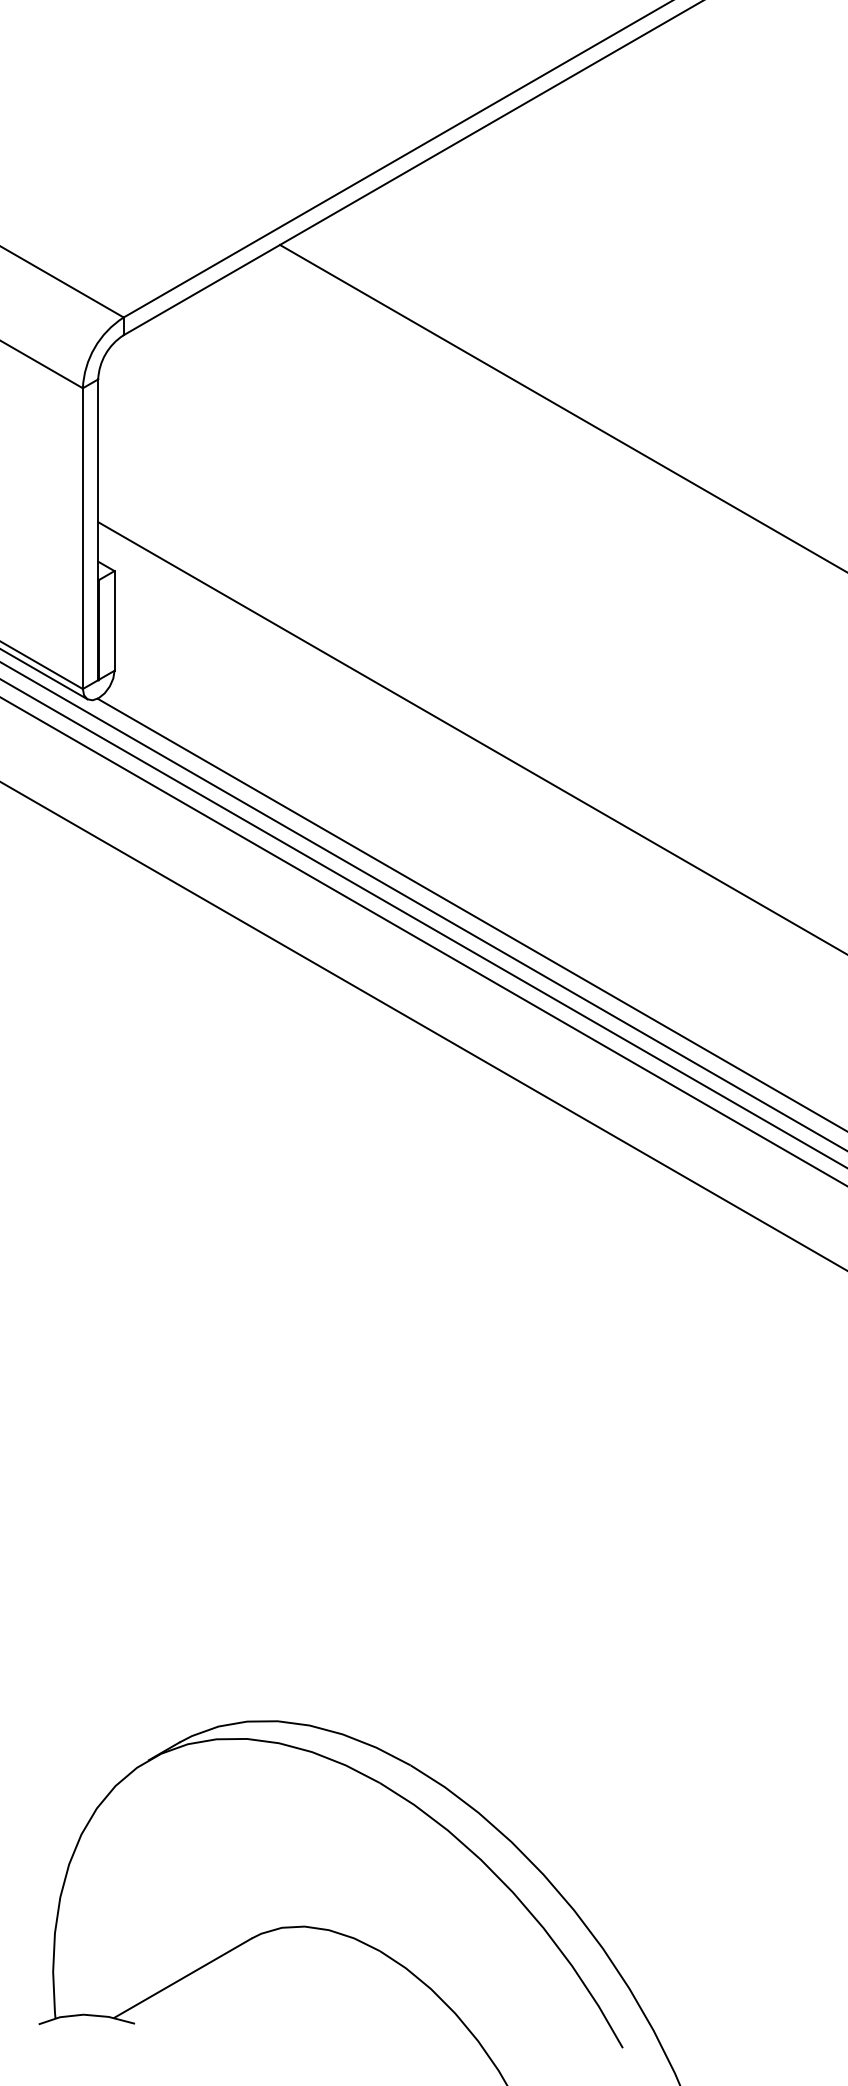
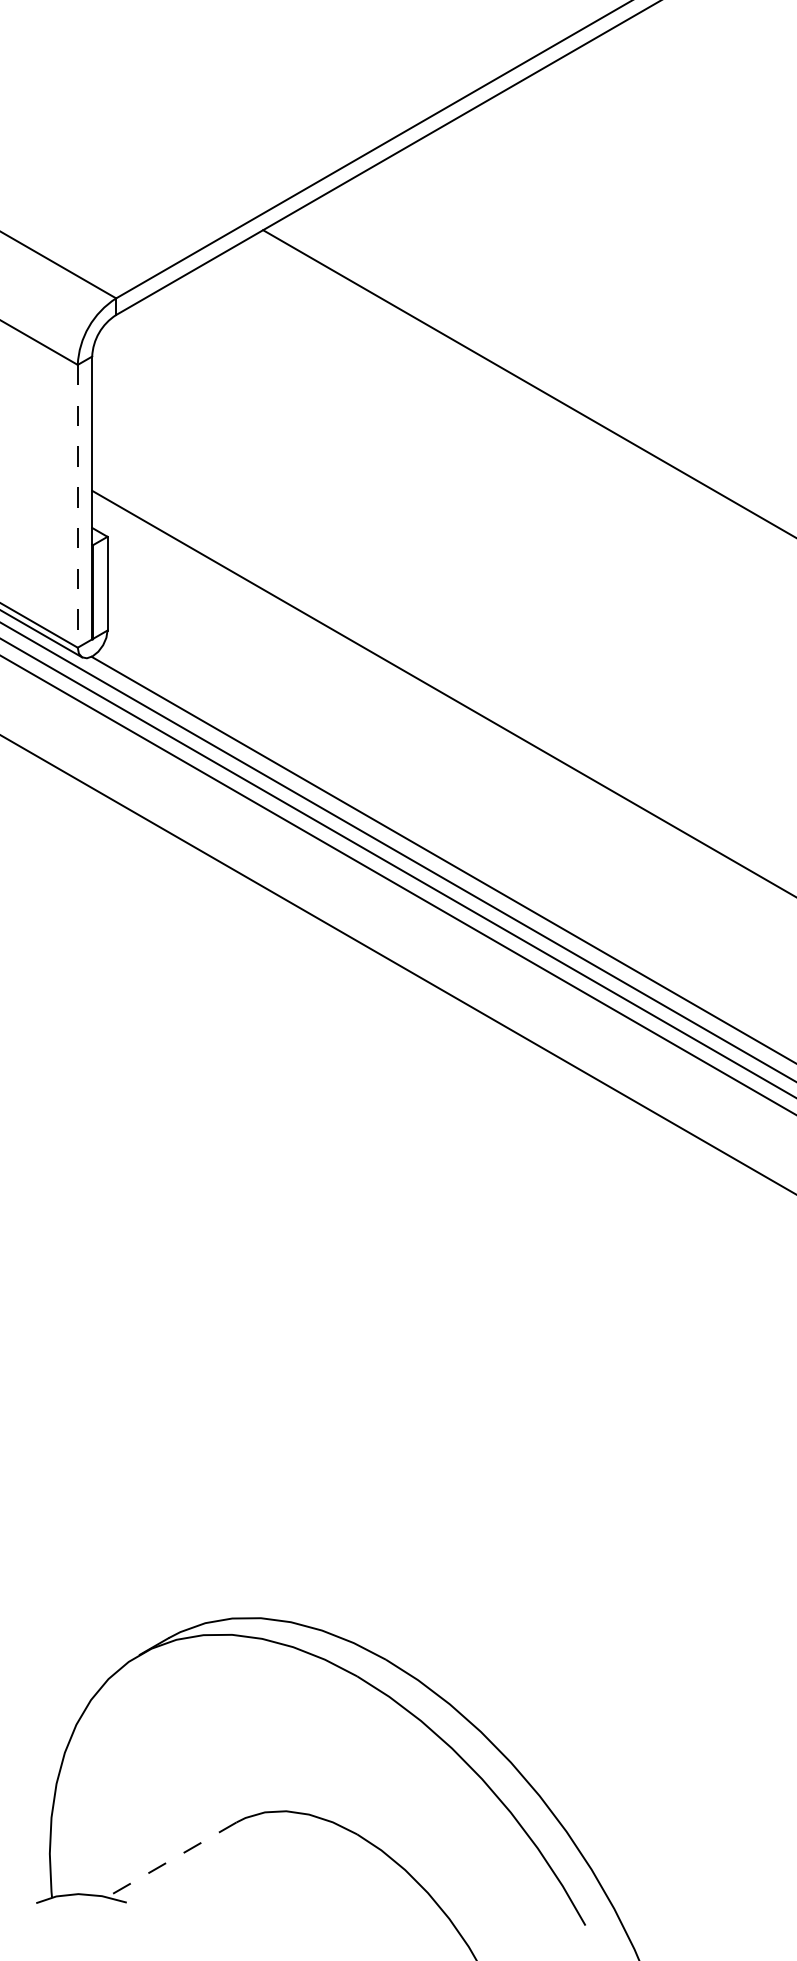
line: (82, 538) -> (77, 506), solid -> dashed
line: (182, 1977) -> (171, 1859), solid -> dashed

